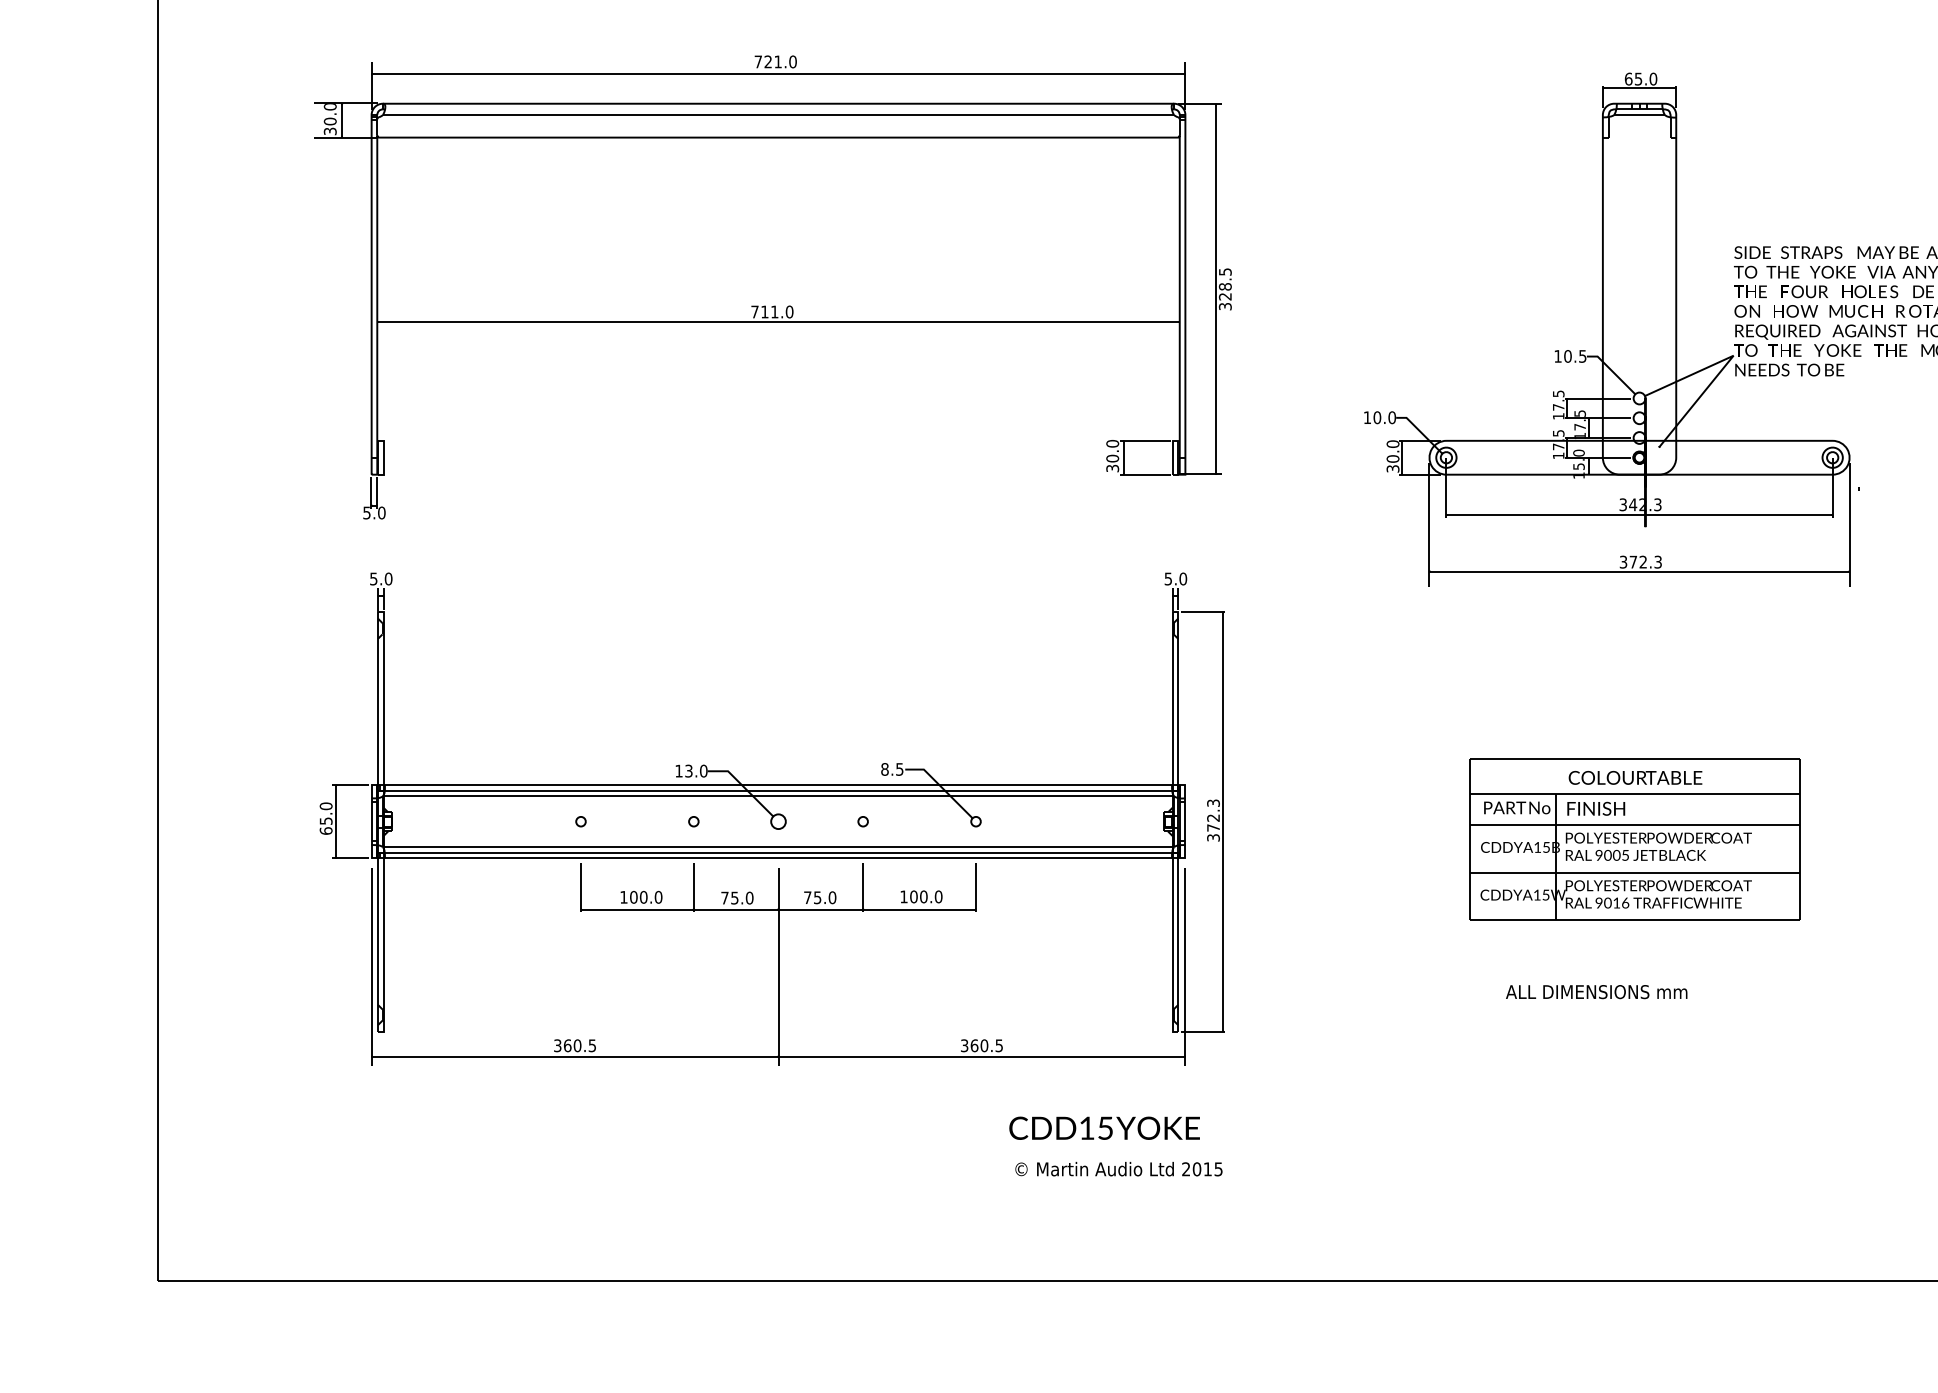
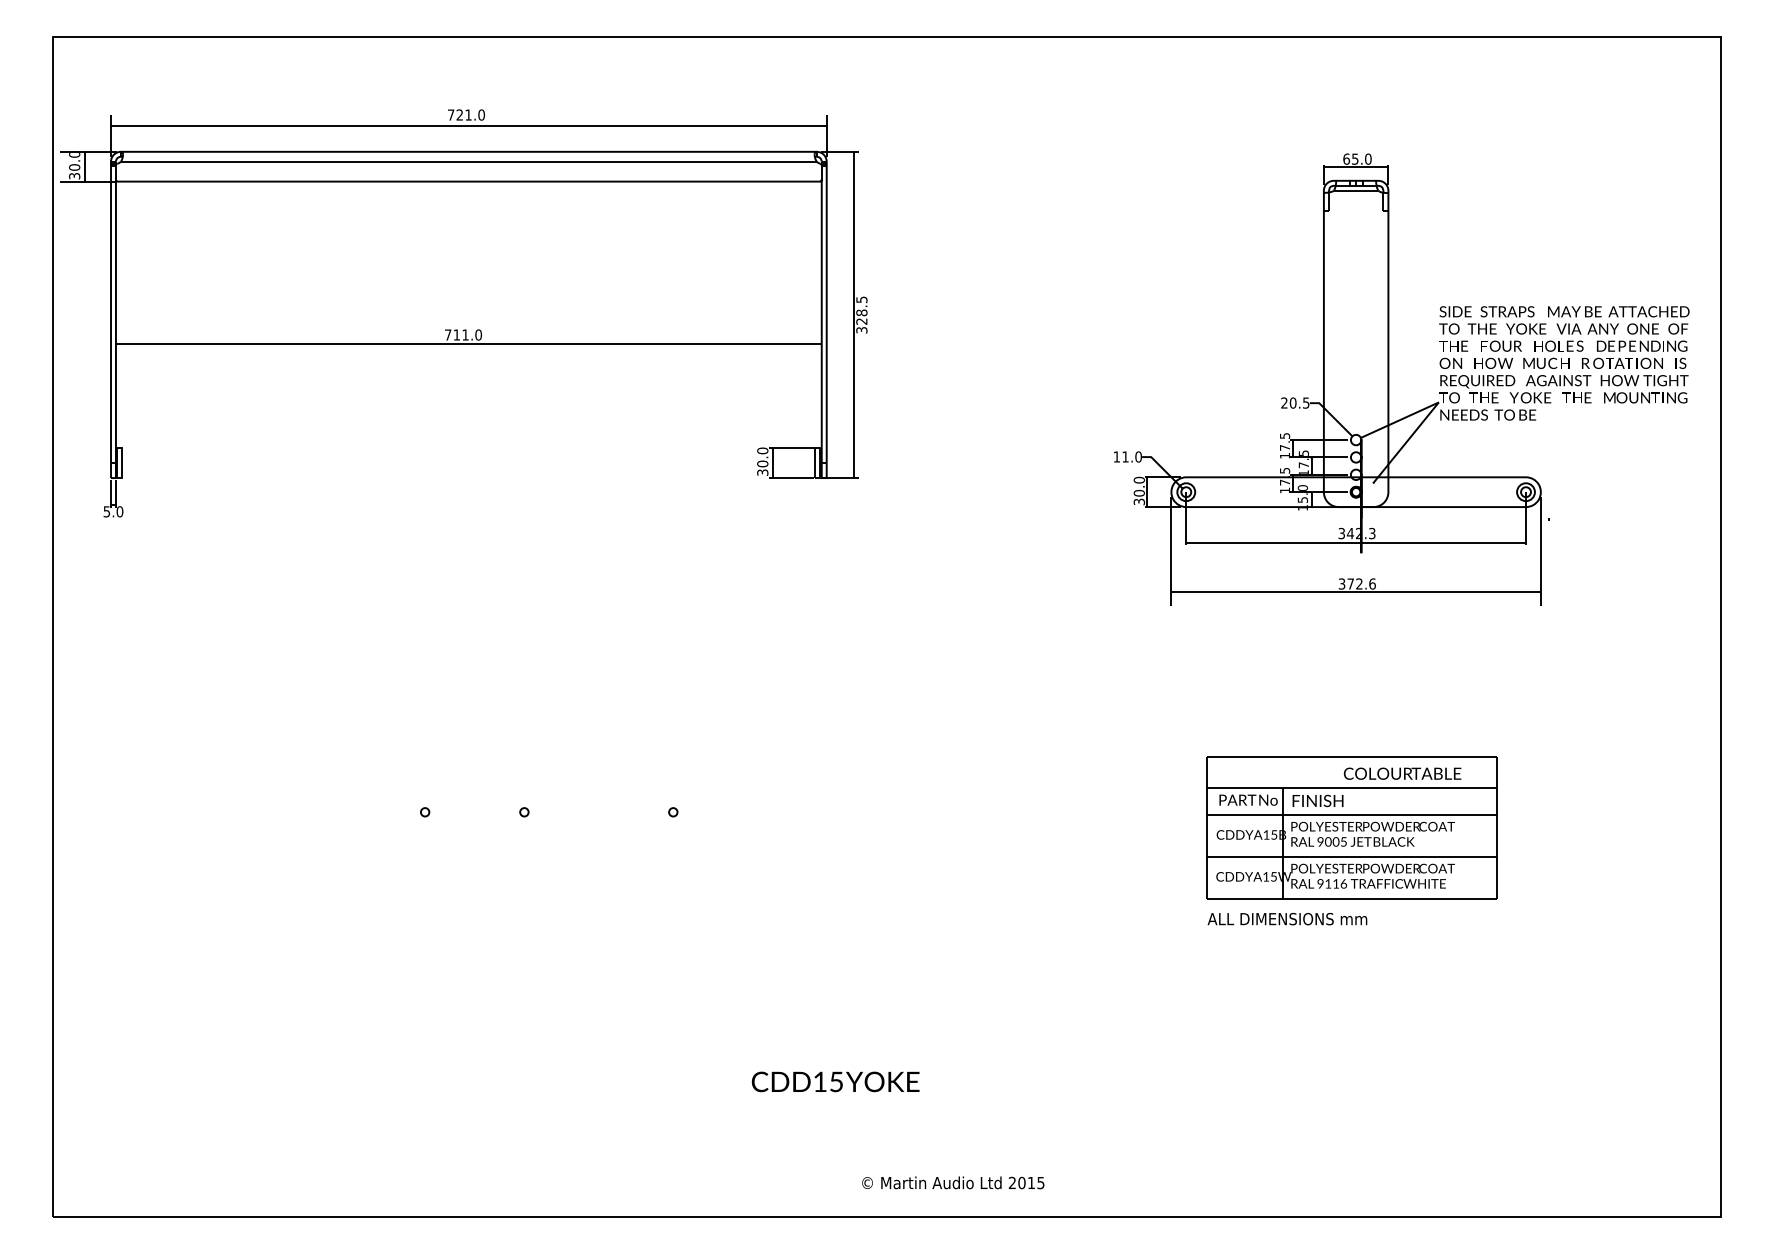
part: (772, 287) -> (463, 313), moved
text: (1558, 355) -> (1284, 402), 10.5 -> 20.5
text: (1377, 417) -> (1125, 456), 10.0 -> 11.0
text: (1658, 561) -> (1372, 583), 372.3 -> 372.6
text: (1635, 777) -> (1402, 773), moved
part: (772, 819) -> (593, 810), removed
text: (1608, 902) -> (1328, 883), 9016 -> 9116
text: (1596, 991) -> (1287, 918), moved
text: (1104, 1127) -> (835, 1081), moved
text: (1119, 1168) -> (953, 1182), moved

